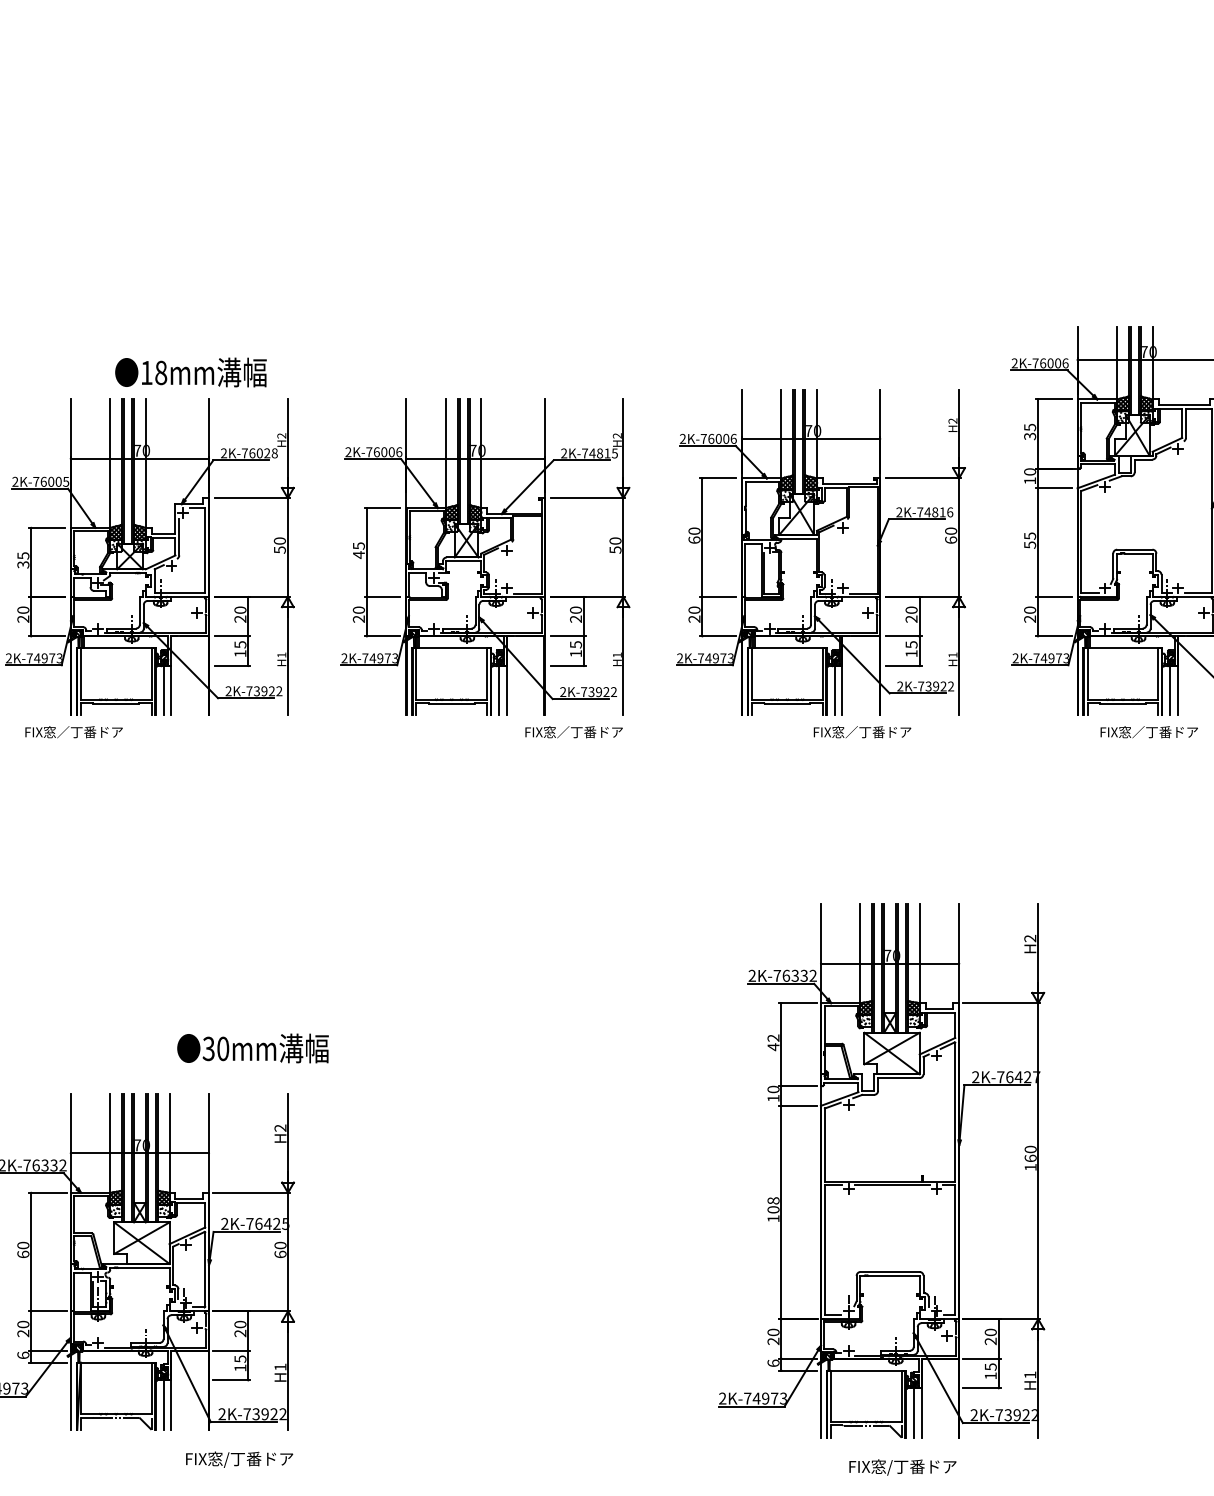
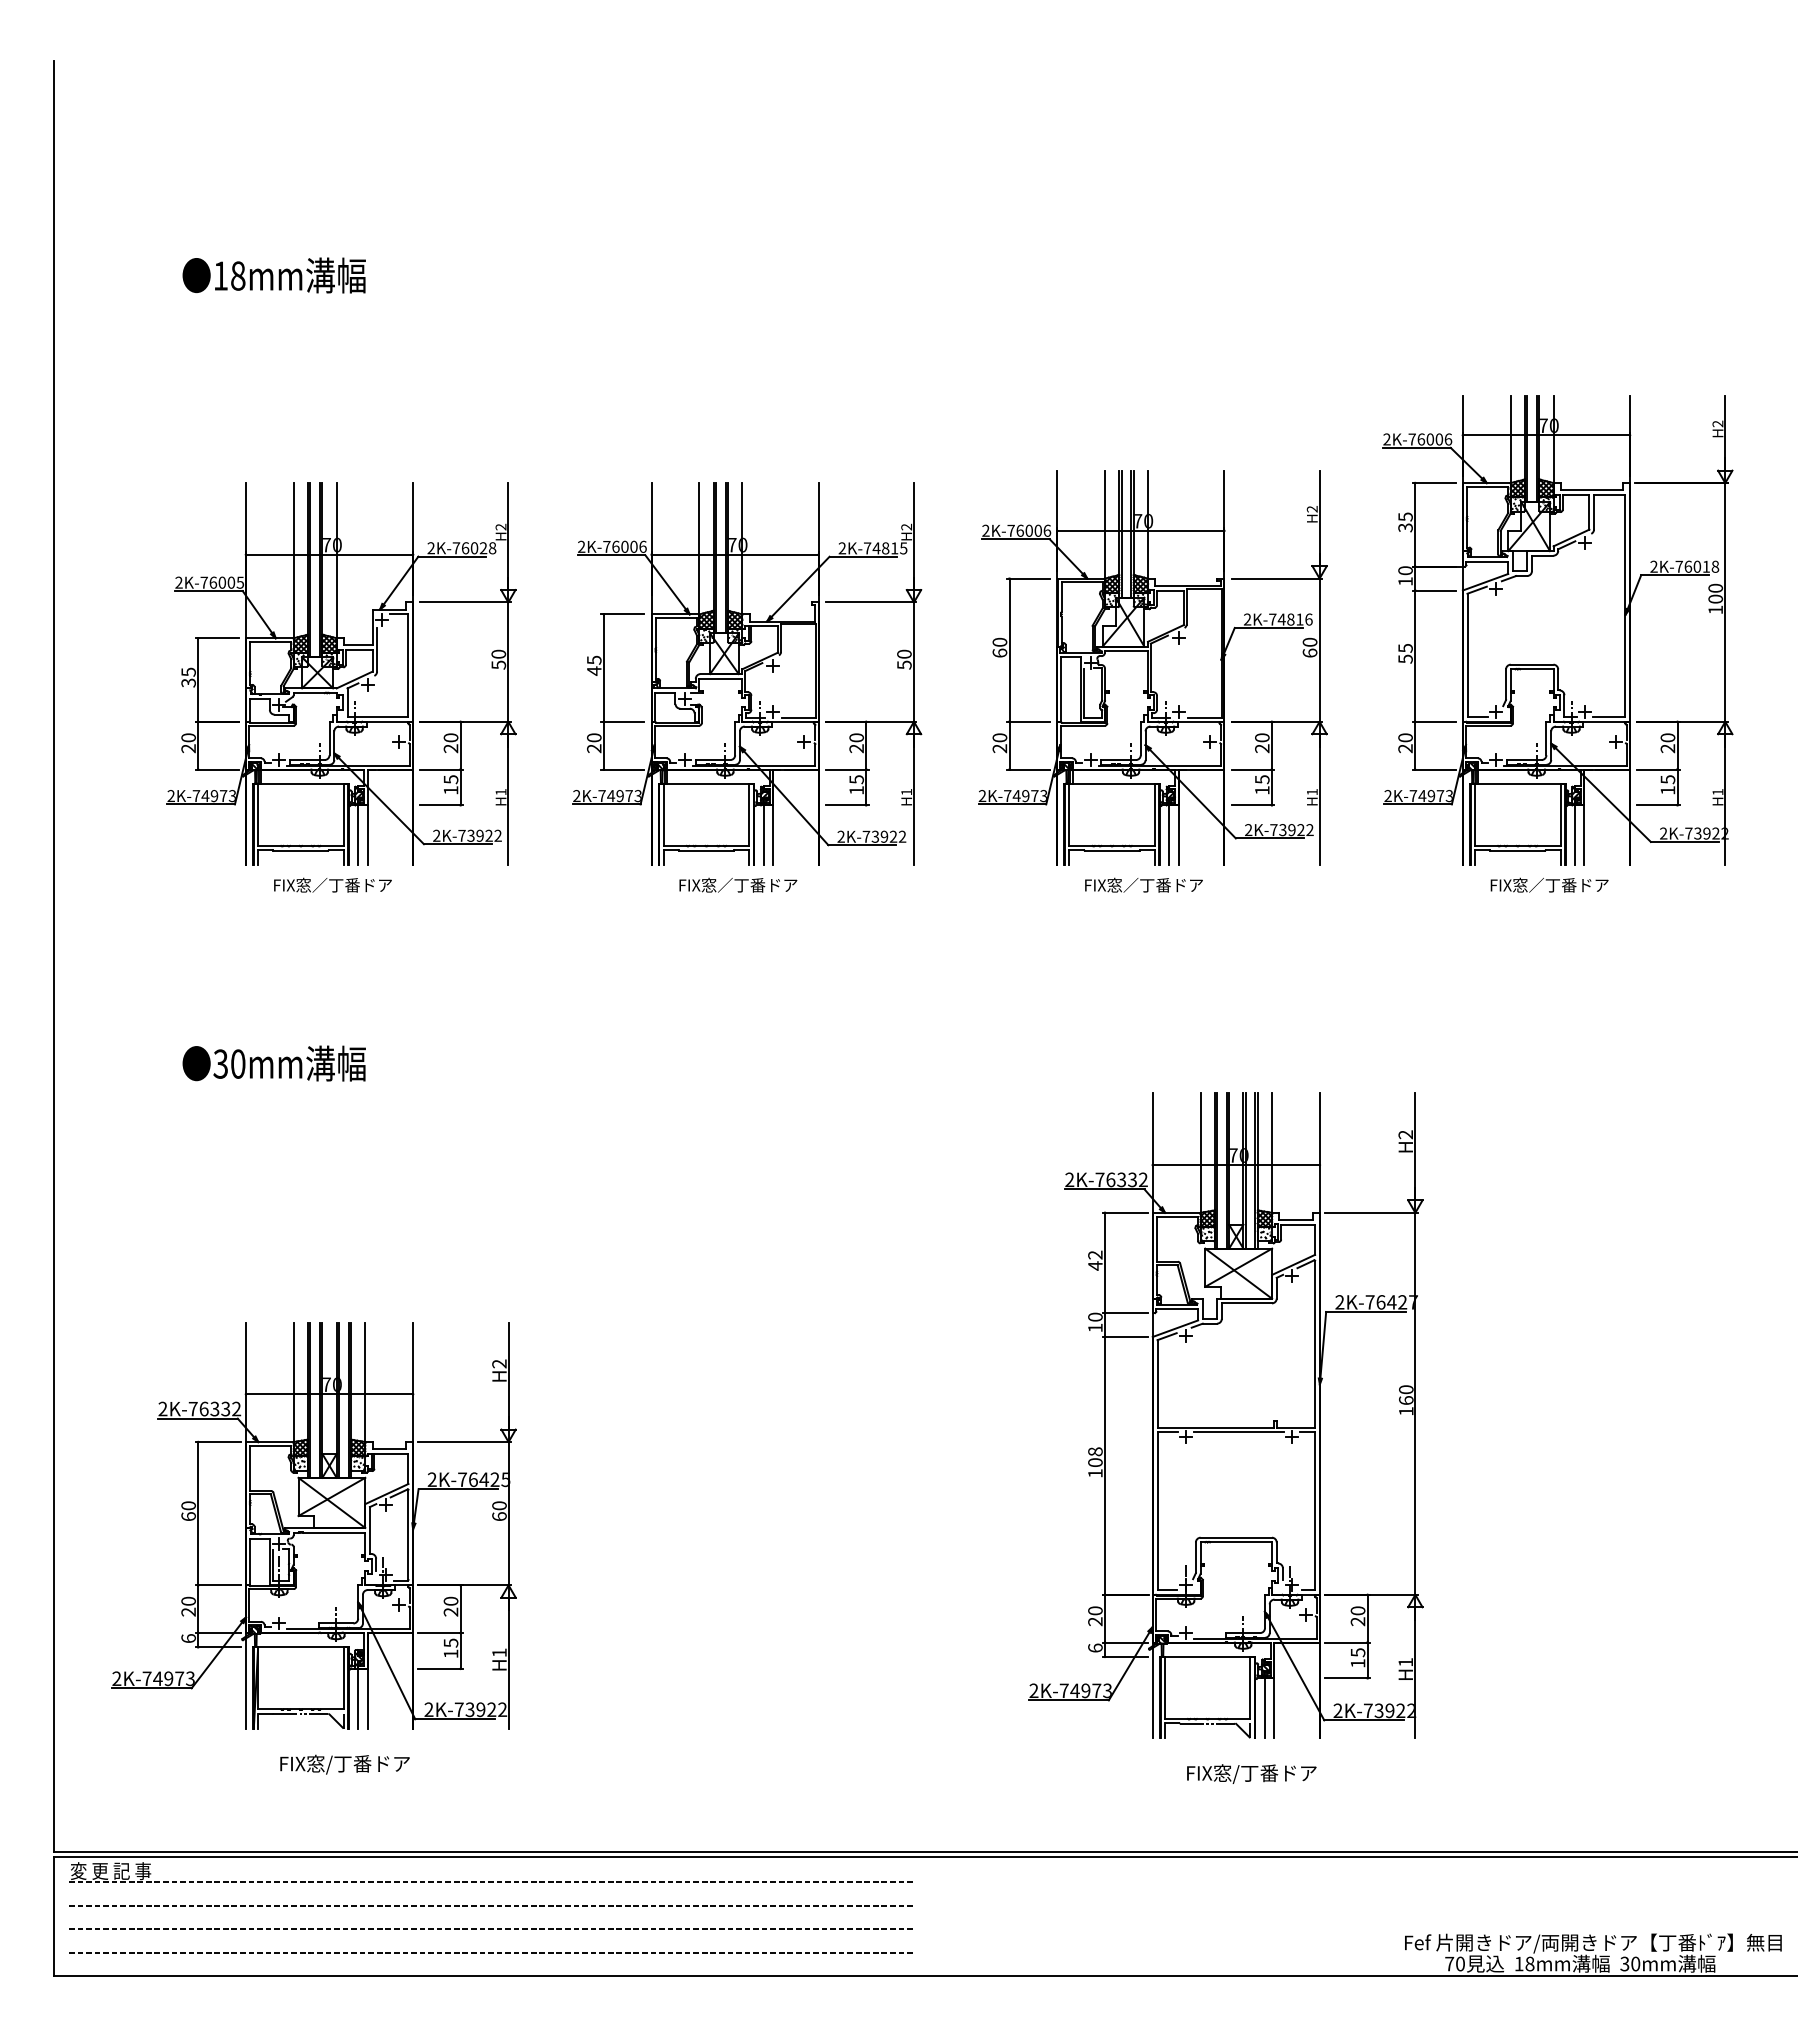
text: (190, 372) -> (273, 275), moved
text: (73, 731) -> (332, 884), moved
text: (574, 731) -> (738, 884), moved
text: (862, 731) -> (1143, 884), moved
text: (252, 1048) -> (273, 1063), moved
text: (239, 1459) -> (344, 1764), moved

